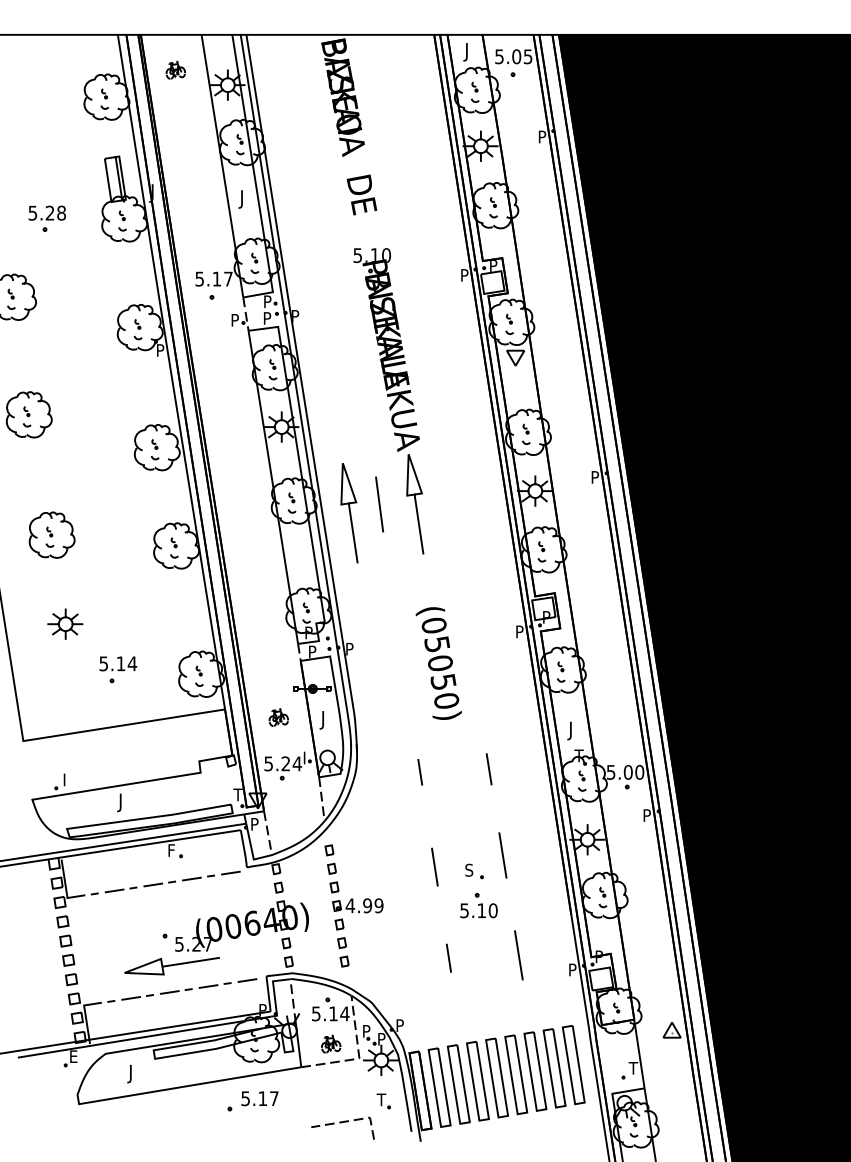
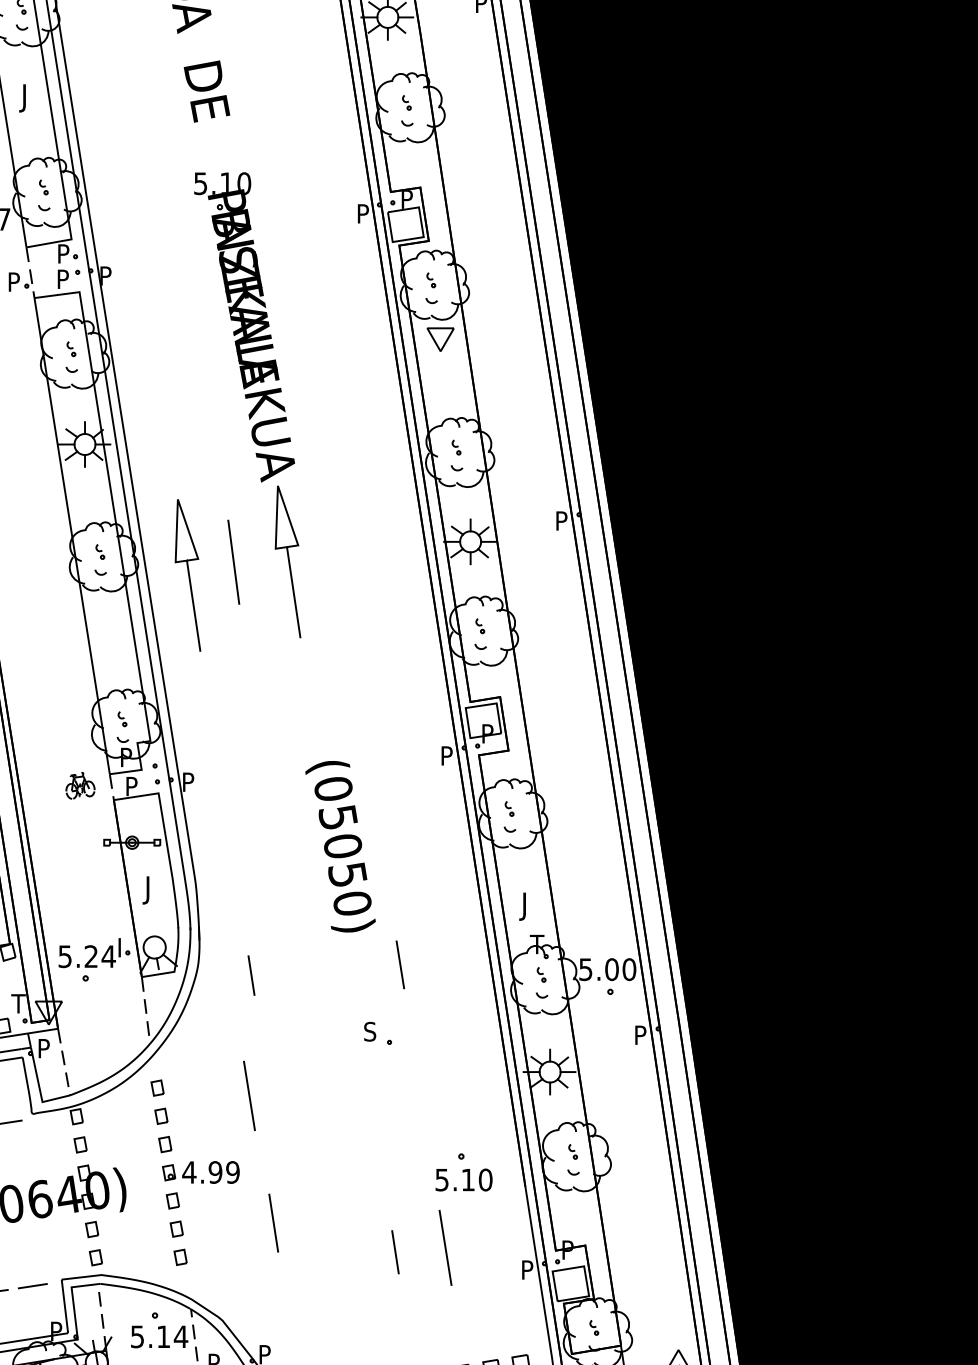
text: (438, 663) -> (340, 846), moved
part: (278, 717) -> (80, 785), moved
line: (419, 772) -> (250, 975), moved
line: (502, 855) -> (248, 1095), moved
line: (434, 866) -> (273, 1222), moved
part: (474, 871) -> (378, 1033), moved
part: (478, 905) -> (463, 1172), moved
line: (448, 957) -> (394, 1251), moved

